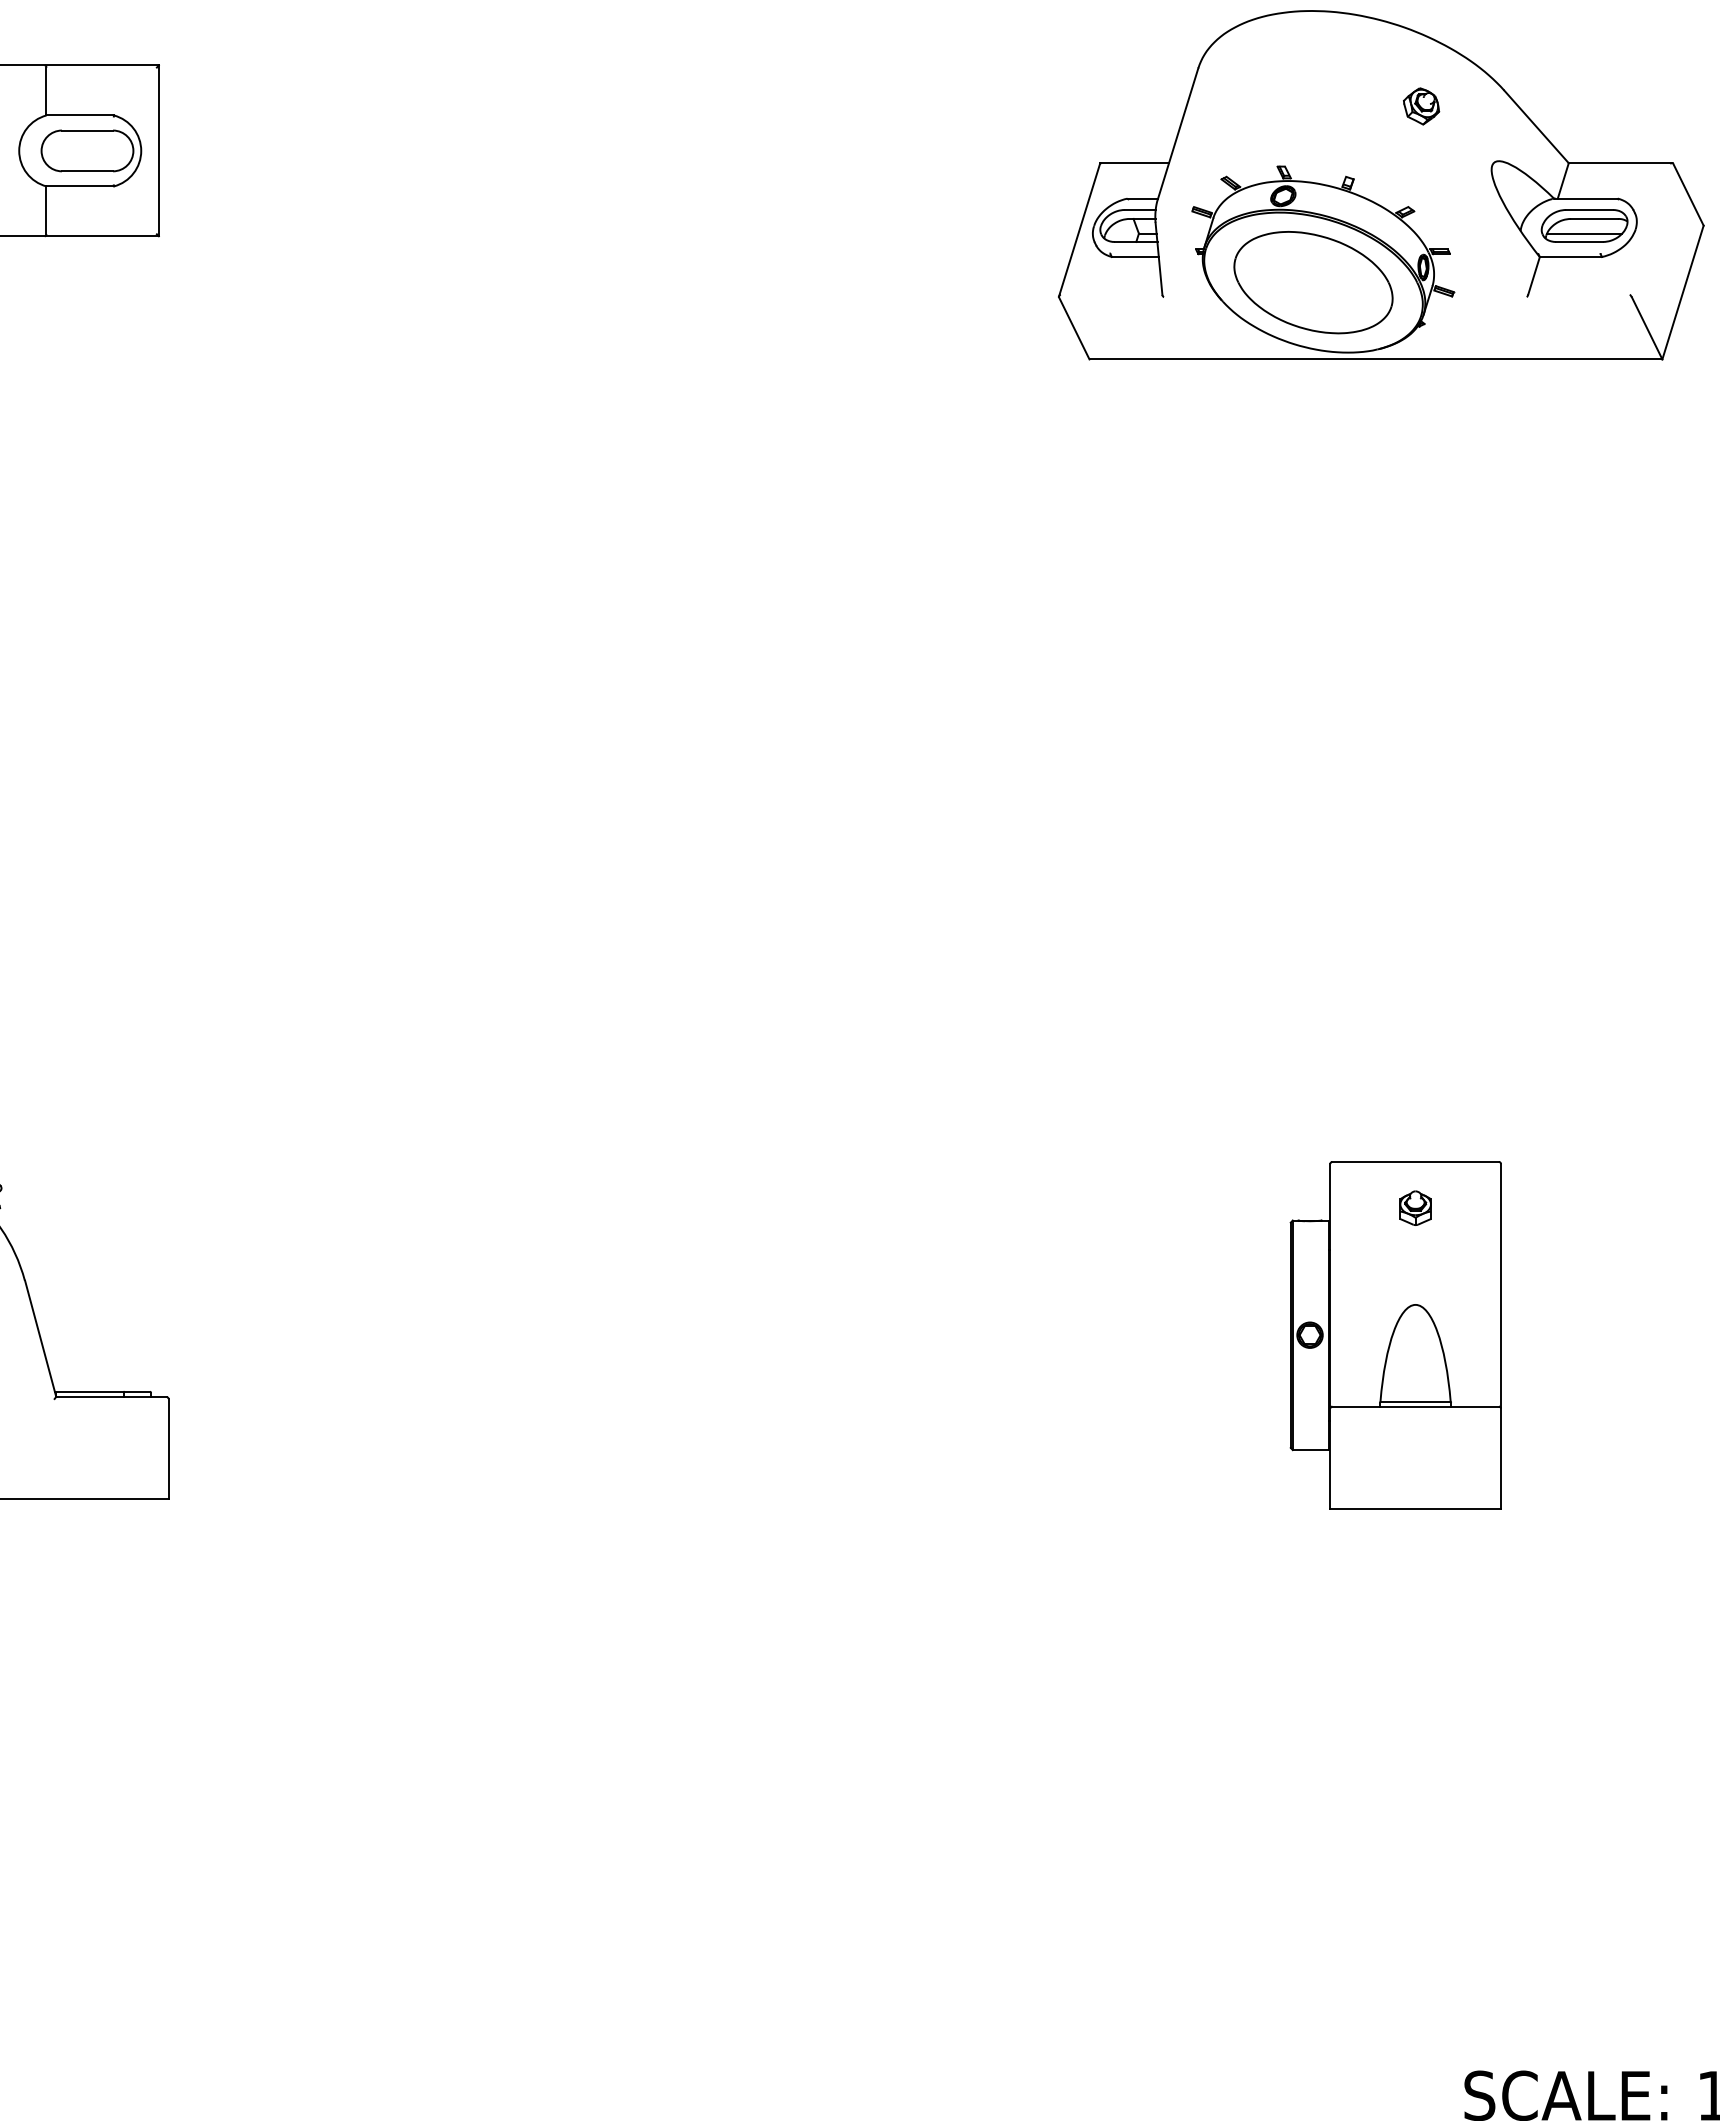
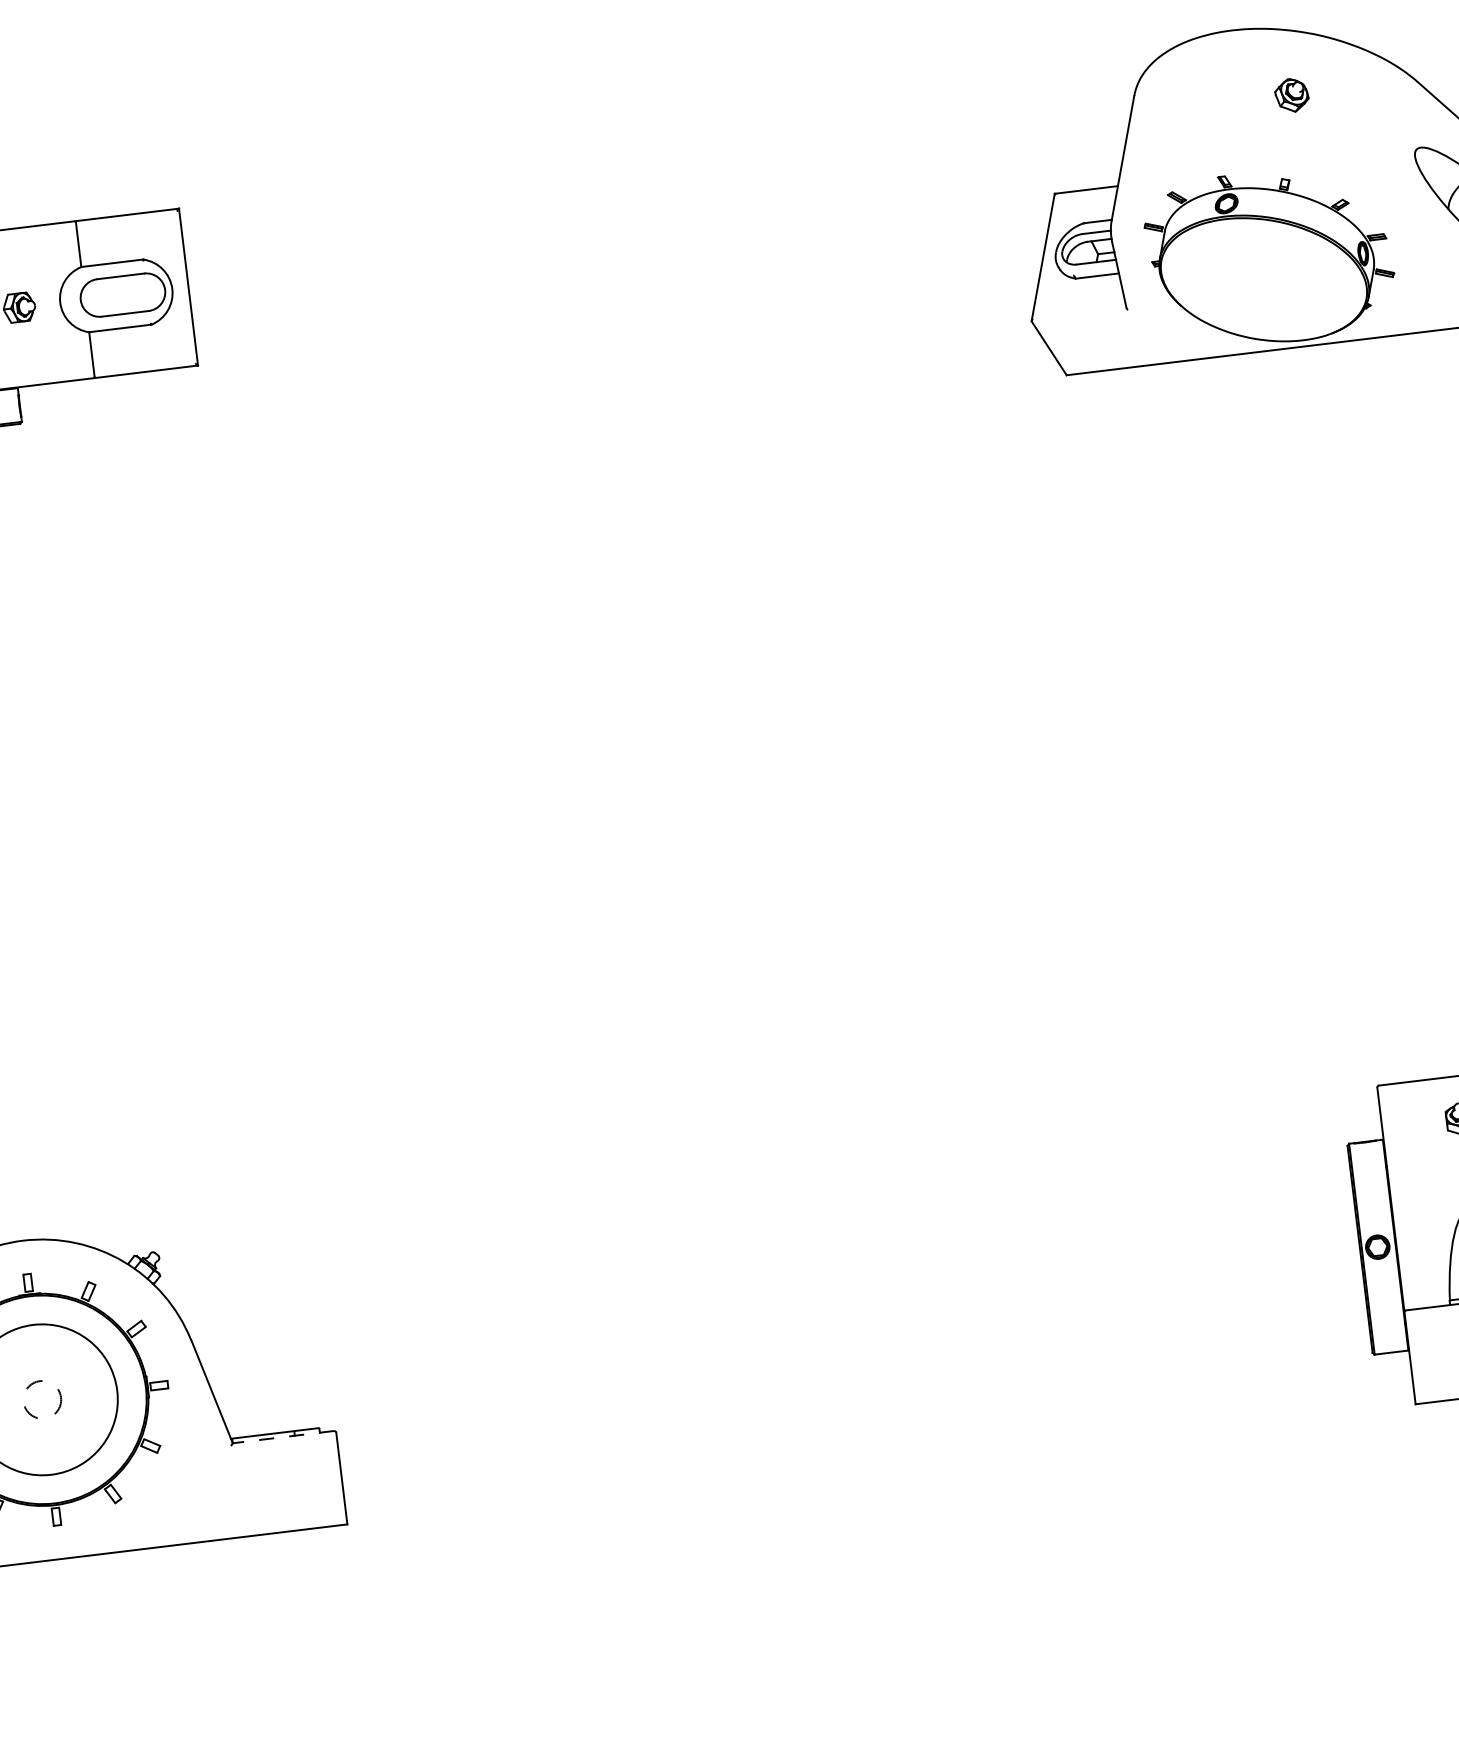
part: (1421, 106) -> (1291, 95), moved
part: (1313, 282) -> (1263, 279), removed
line: (110, 1396) -> (282, 1436), solid -> dashed

